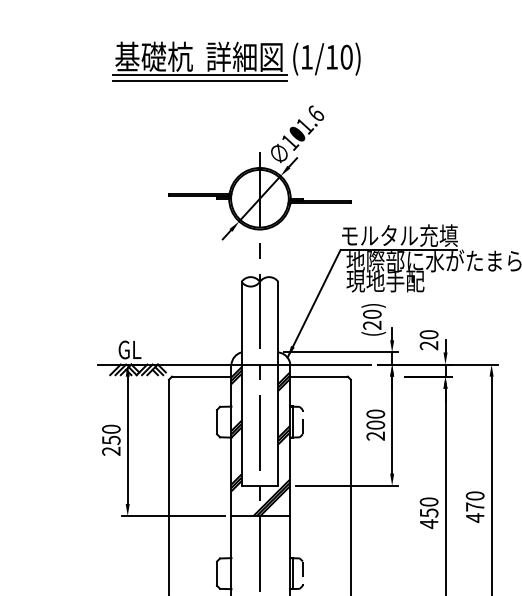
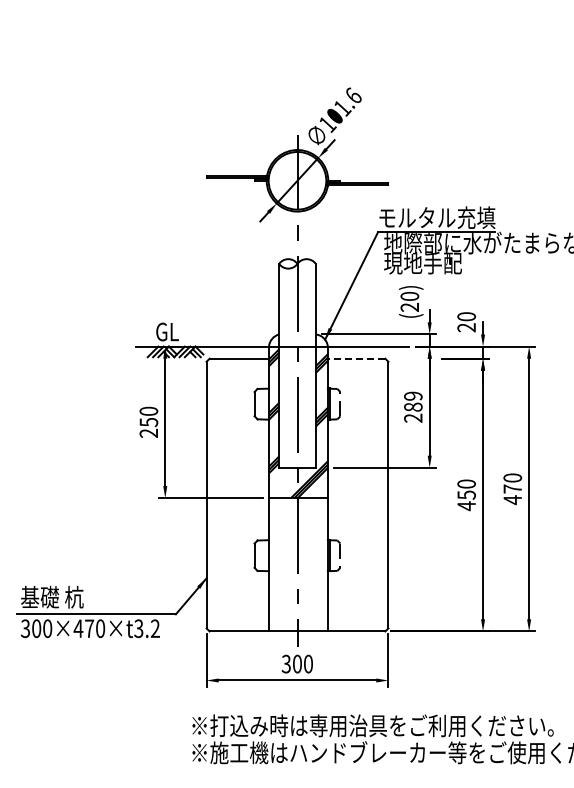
part: (235, 61) -> (273, 43), removed
line: (318, 376) -> (356, 358), solid -> dashed
text: (375, 419) -> (413, 401), 200 -> 289

